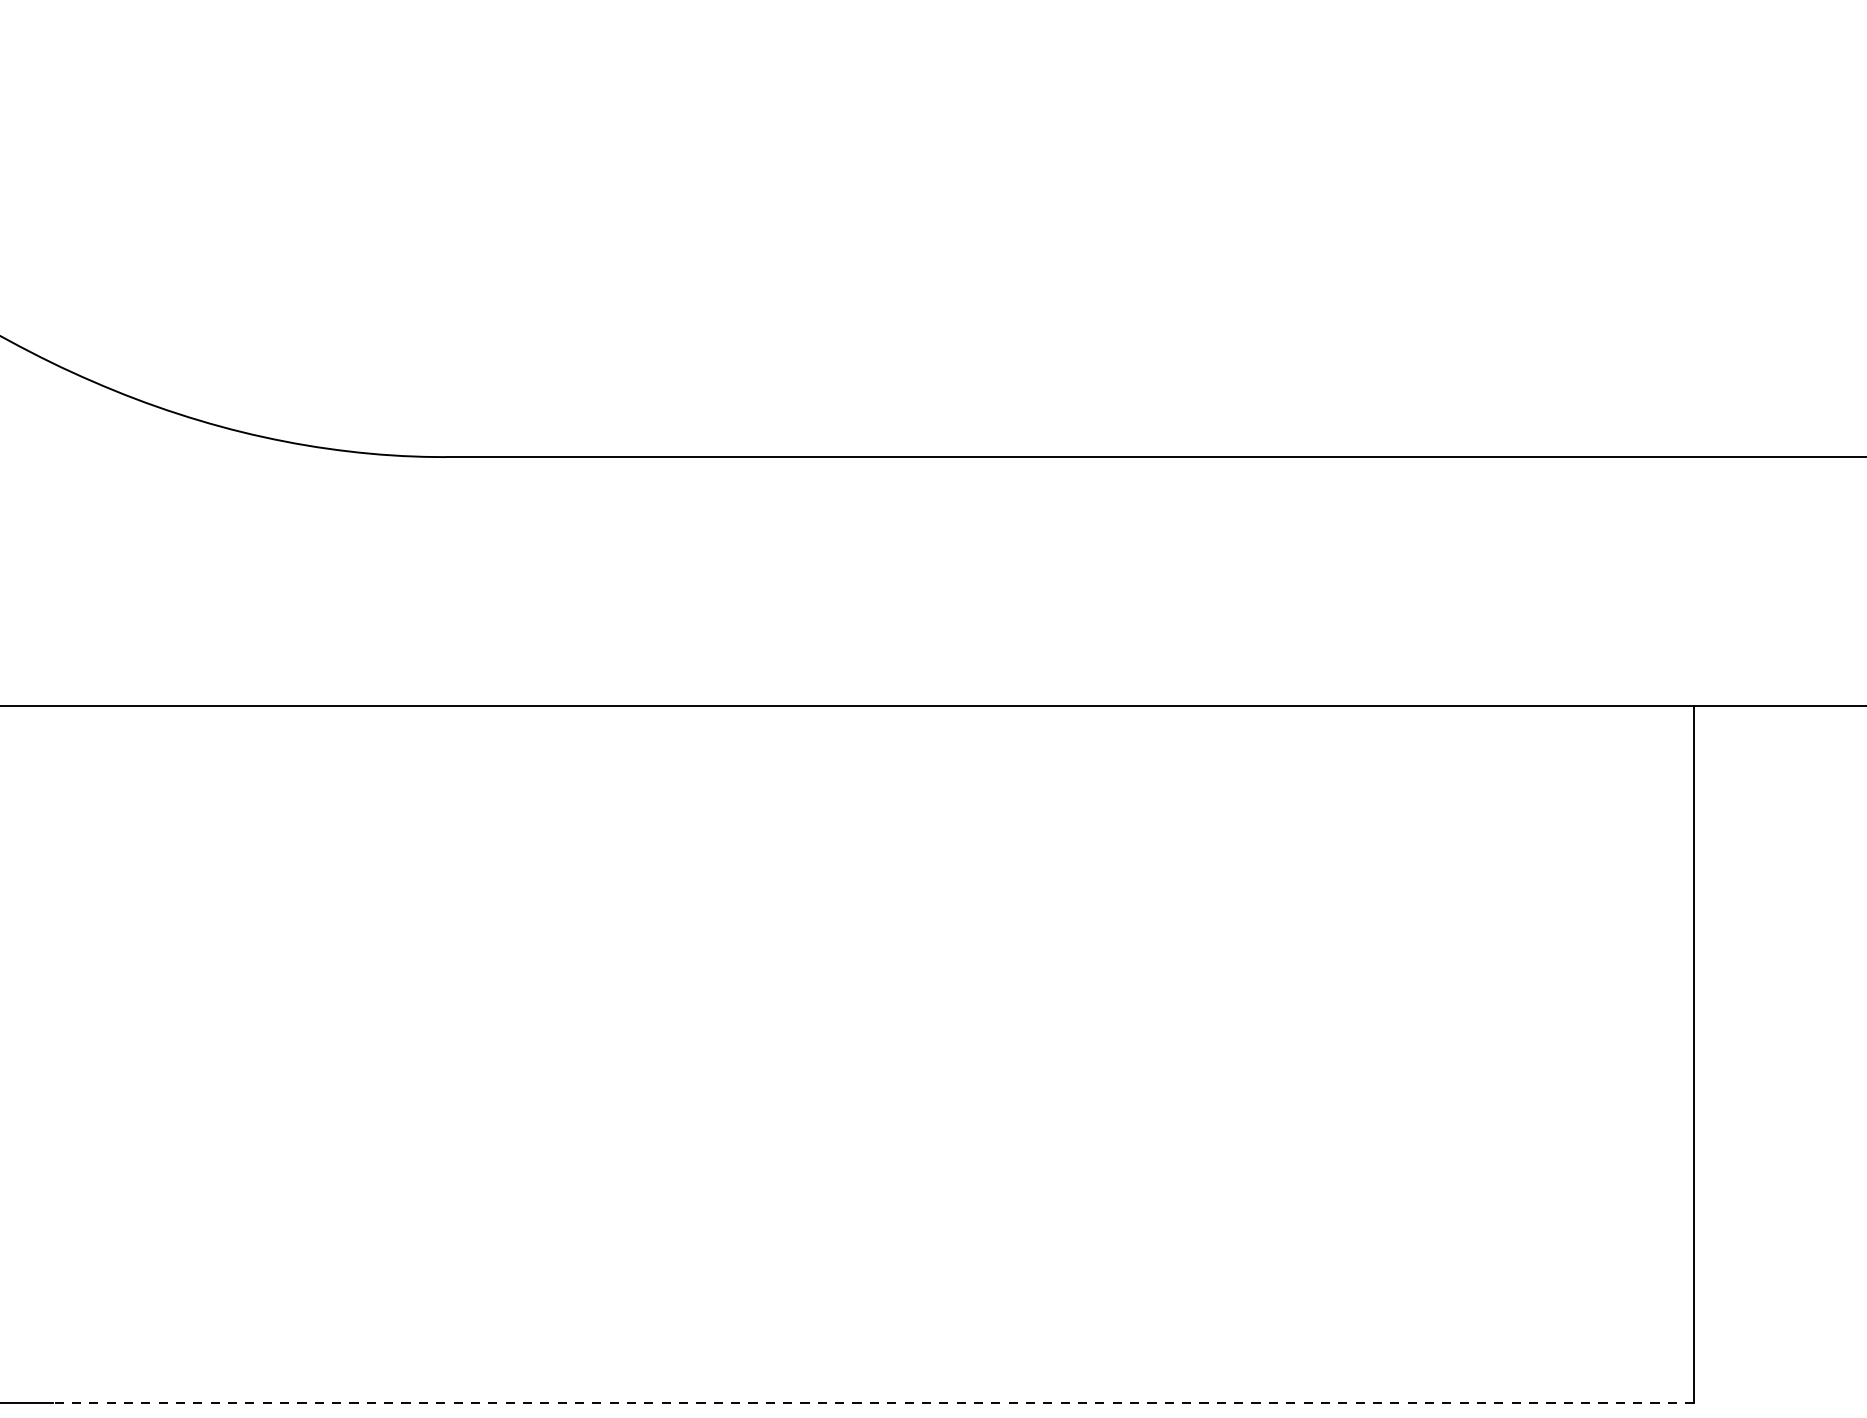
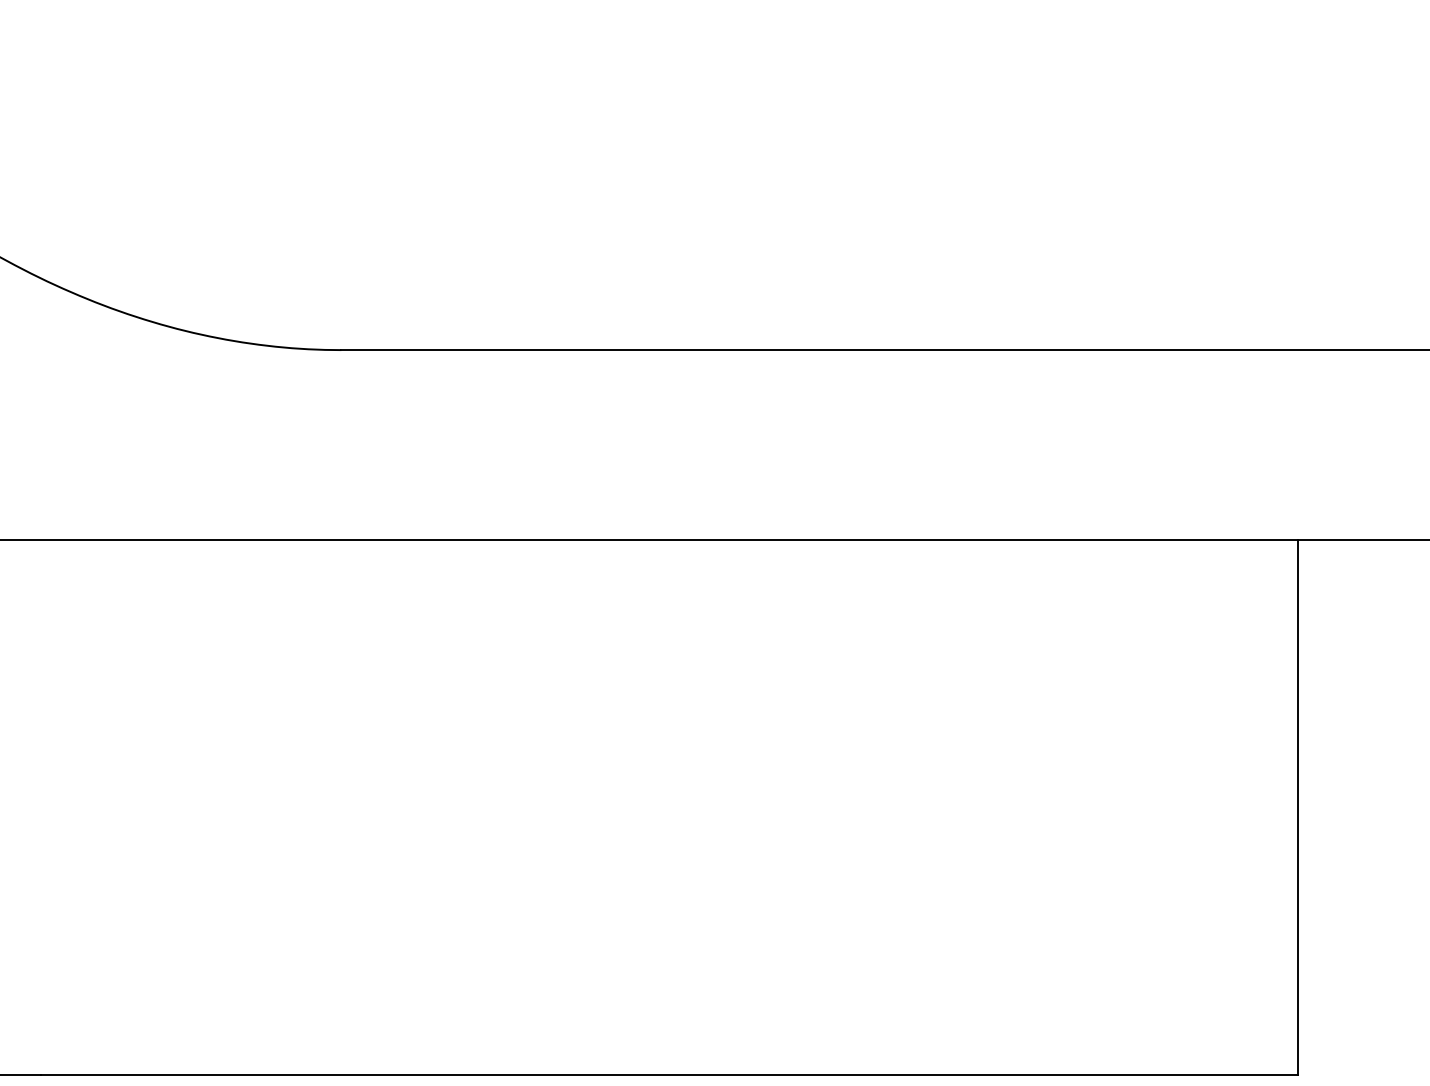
line: (872, 1403) -> (668, 1074), dashed -> solid

